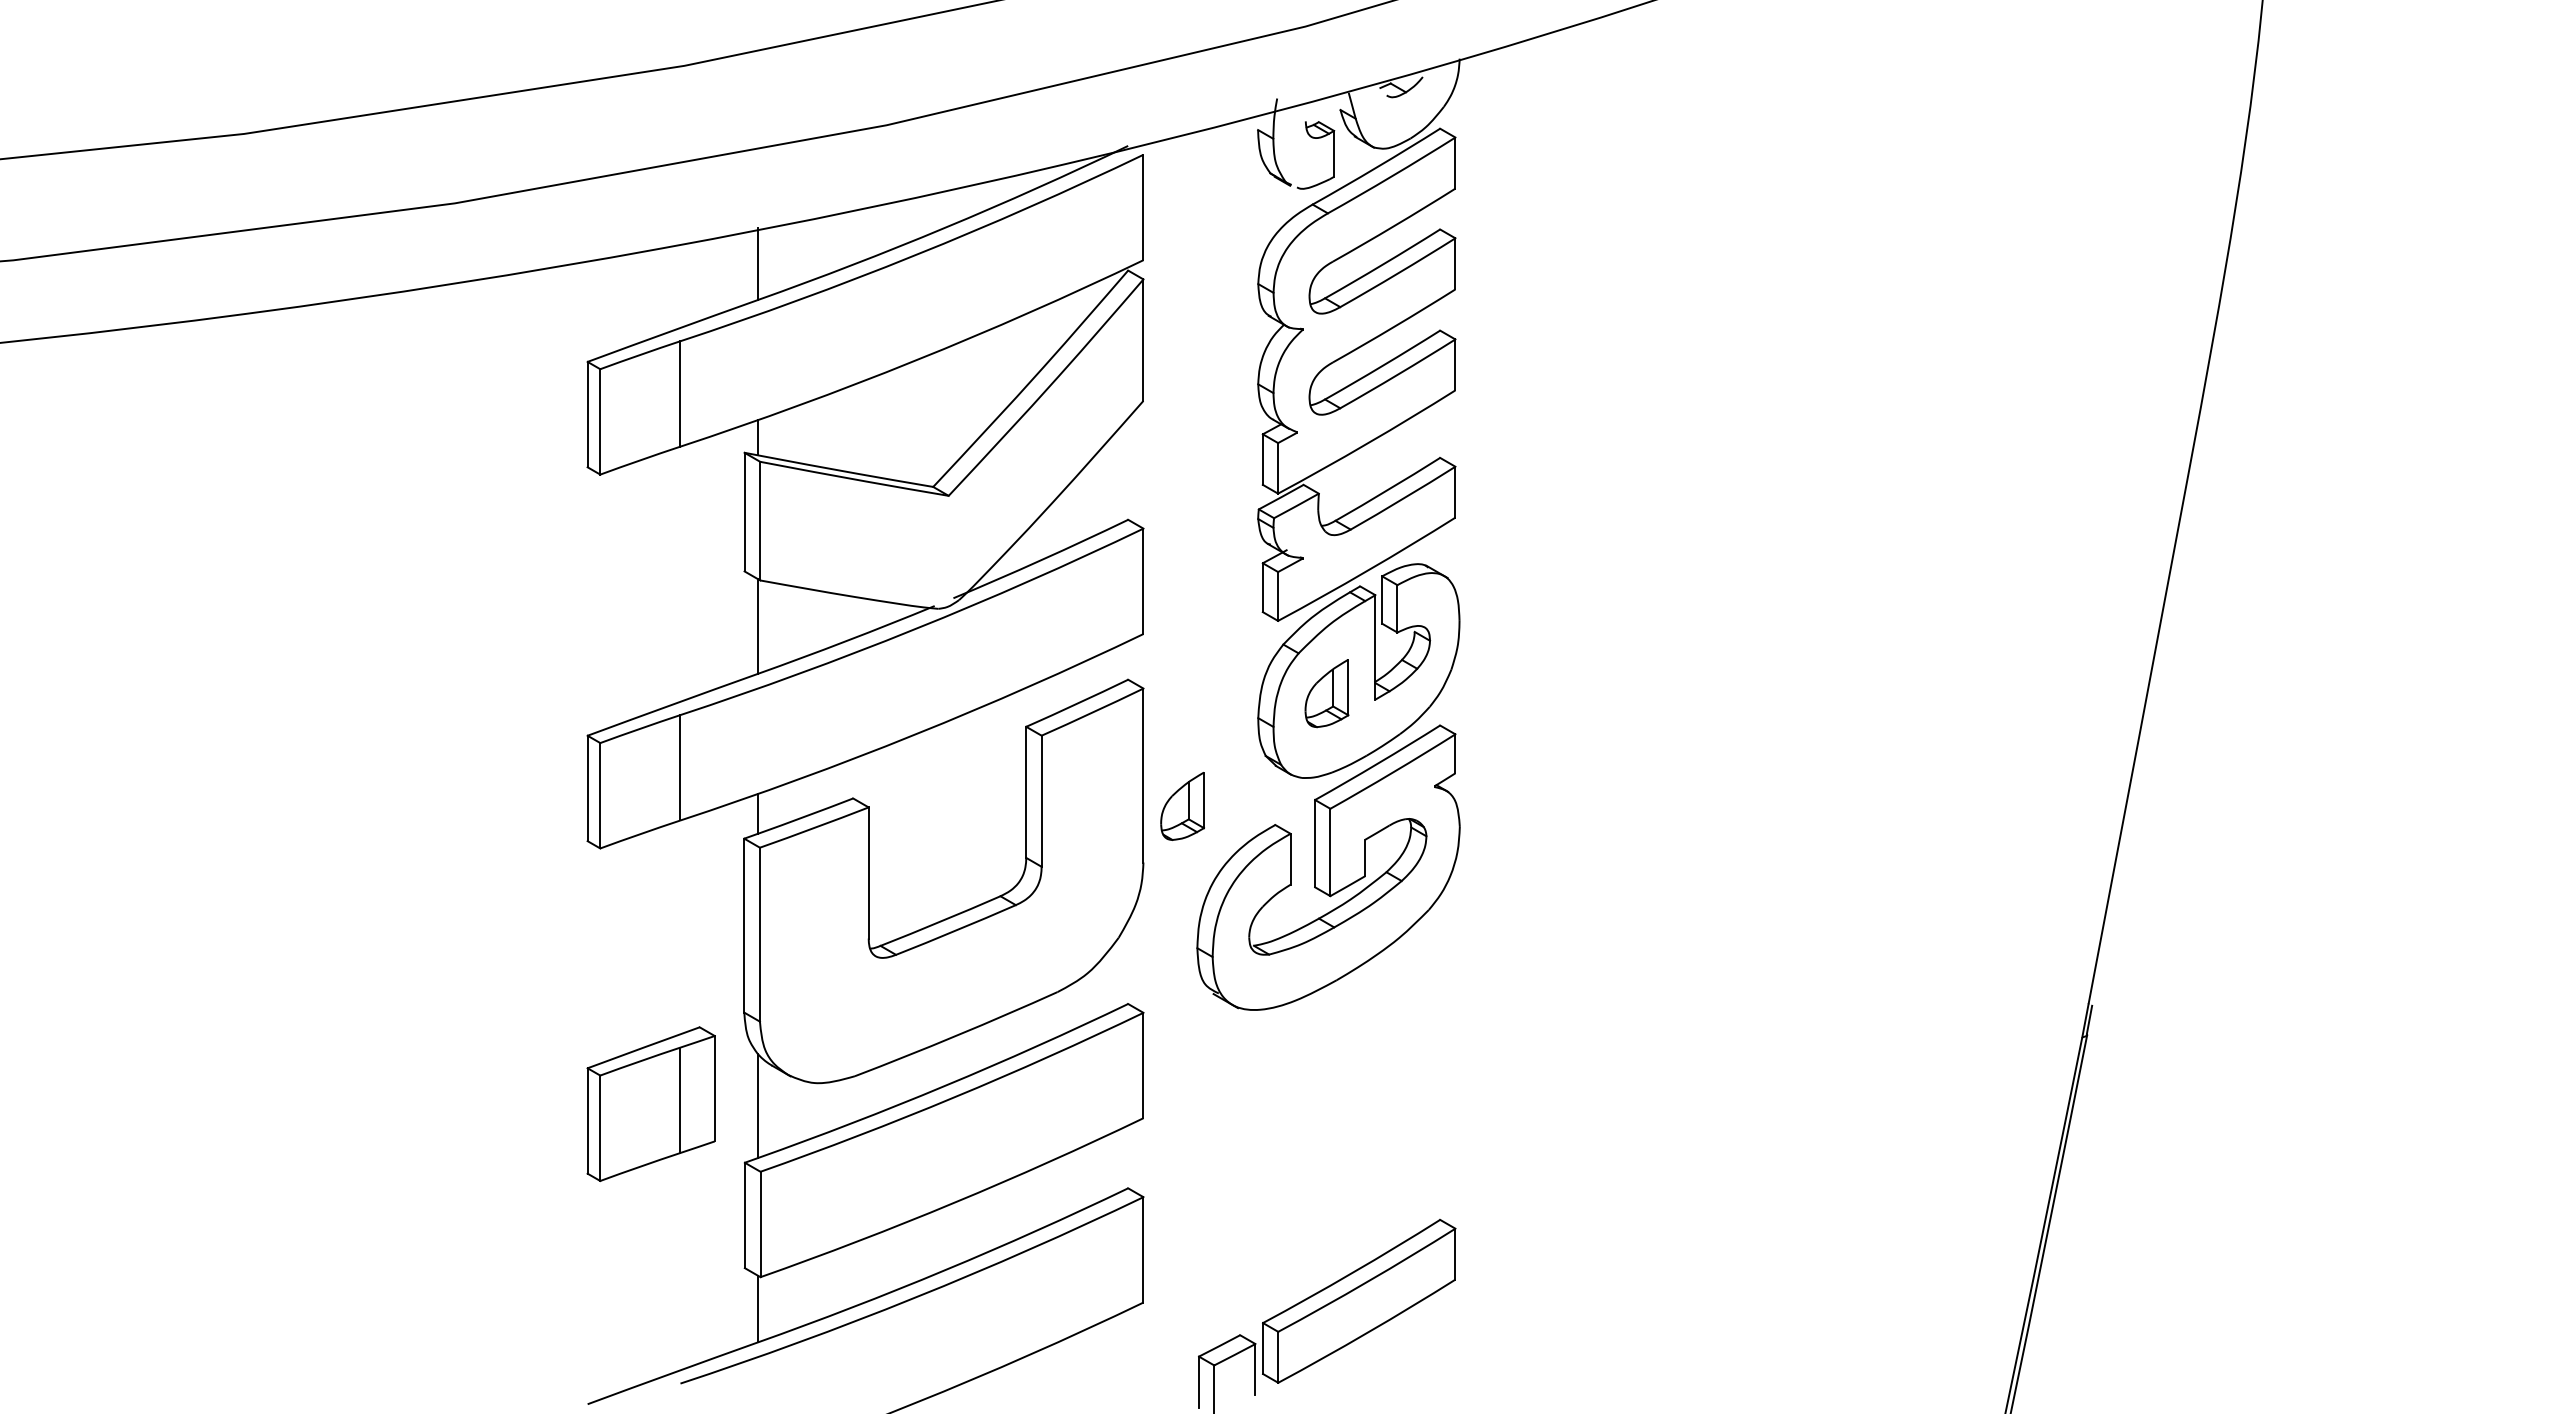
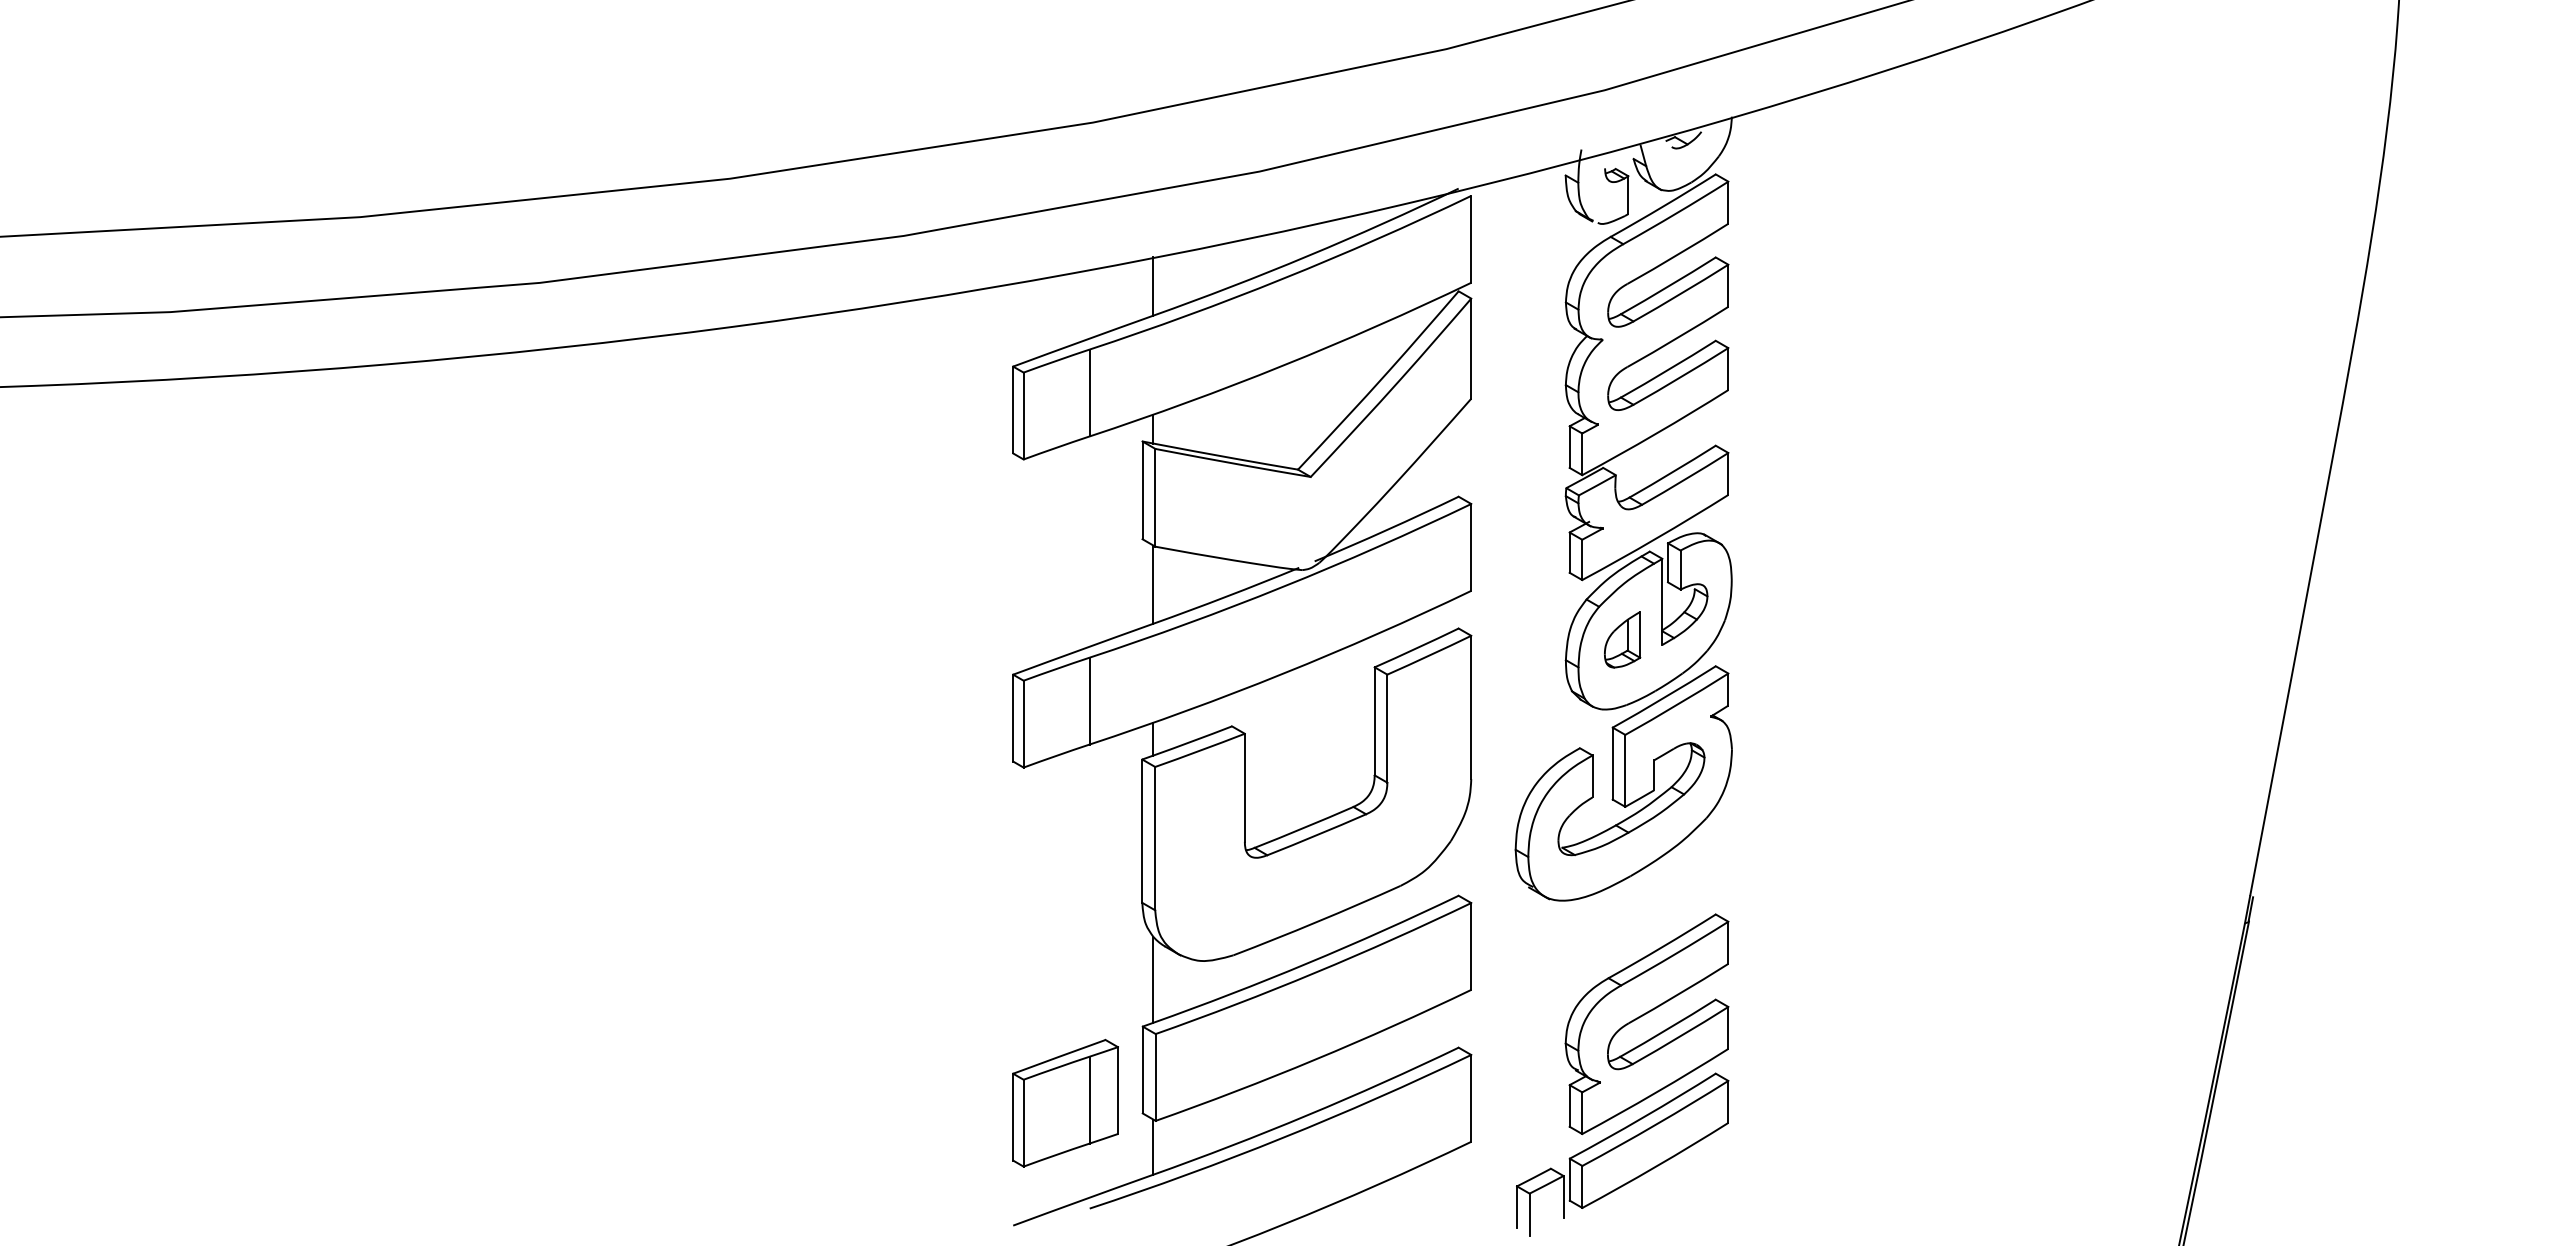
part: (1182, 805) -> (1503, 732), removed
part: (651, 1103) -> (1065, 1102), moved
part: (1350, 1151) -> (1641, 1017), added

